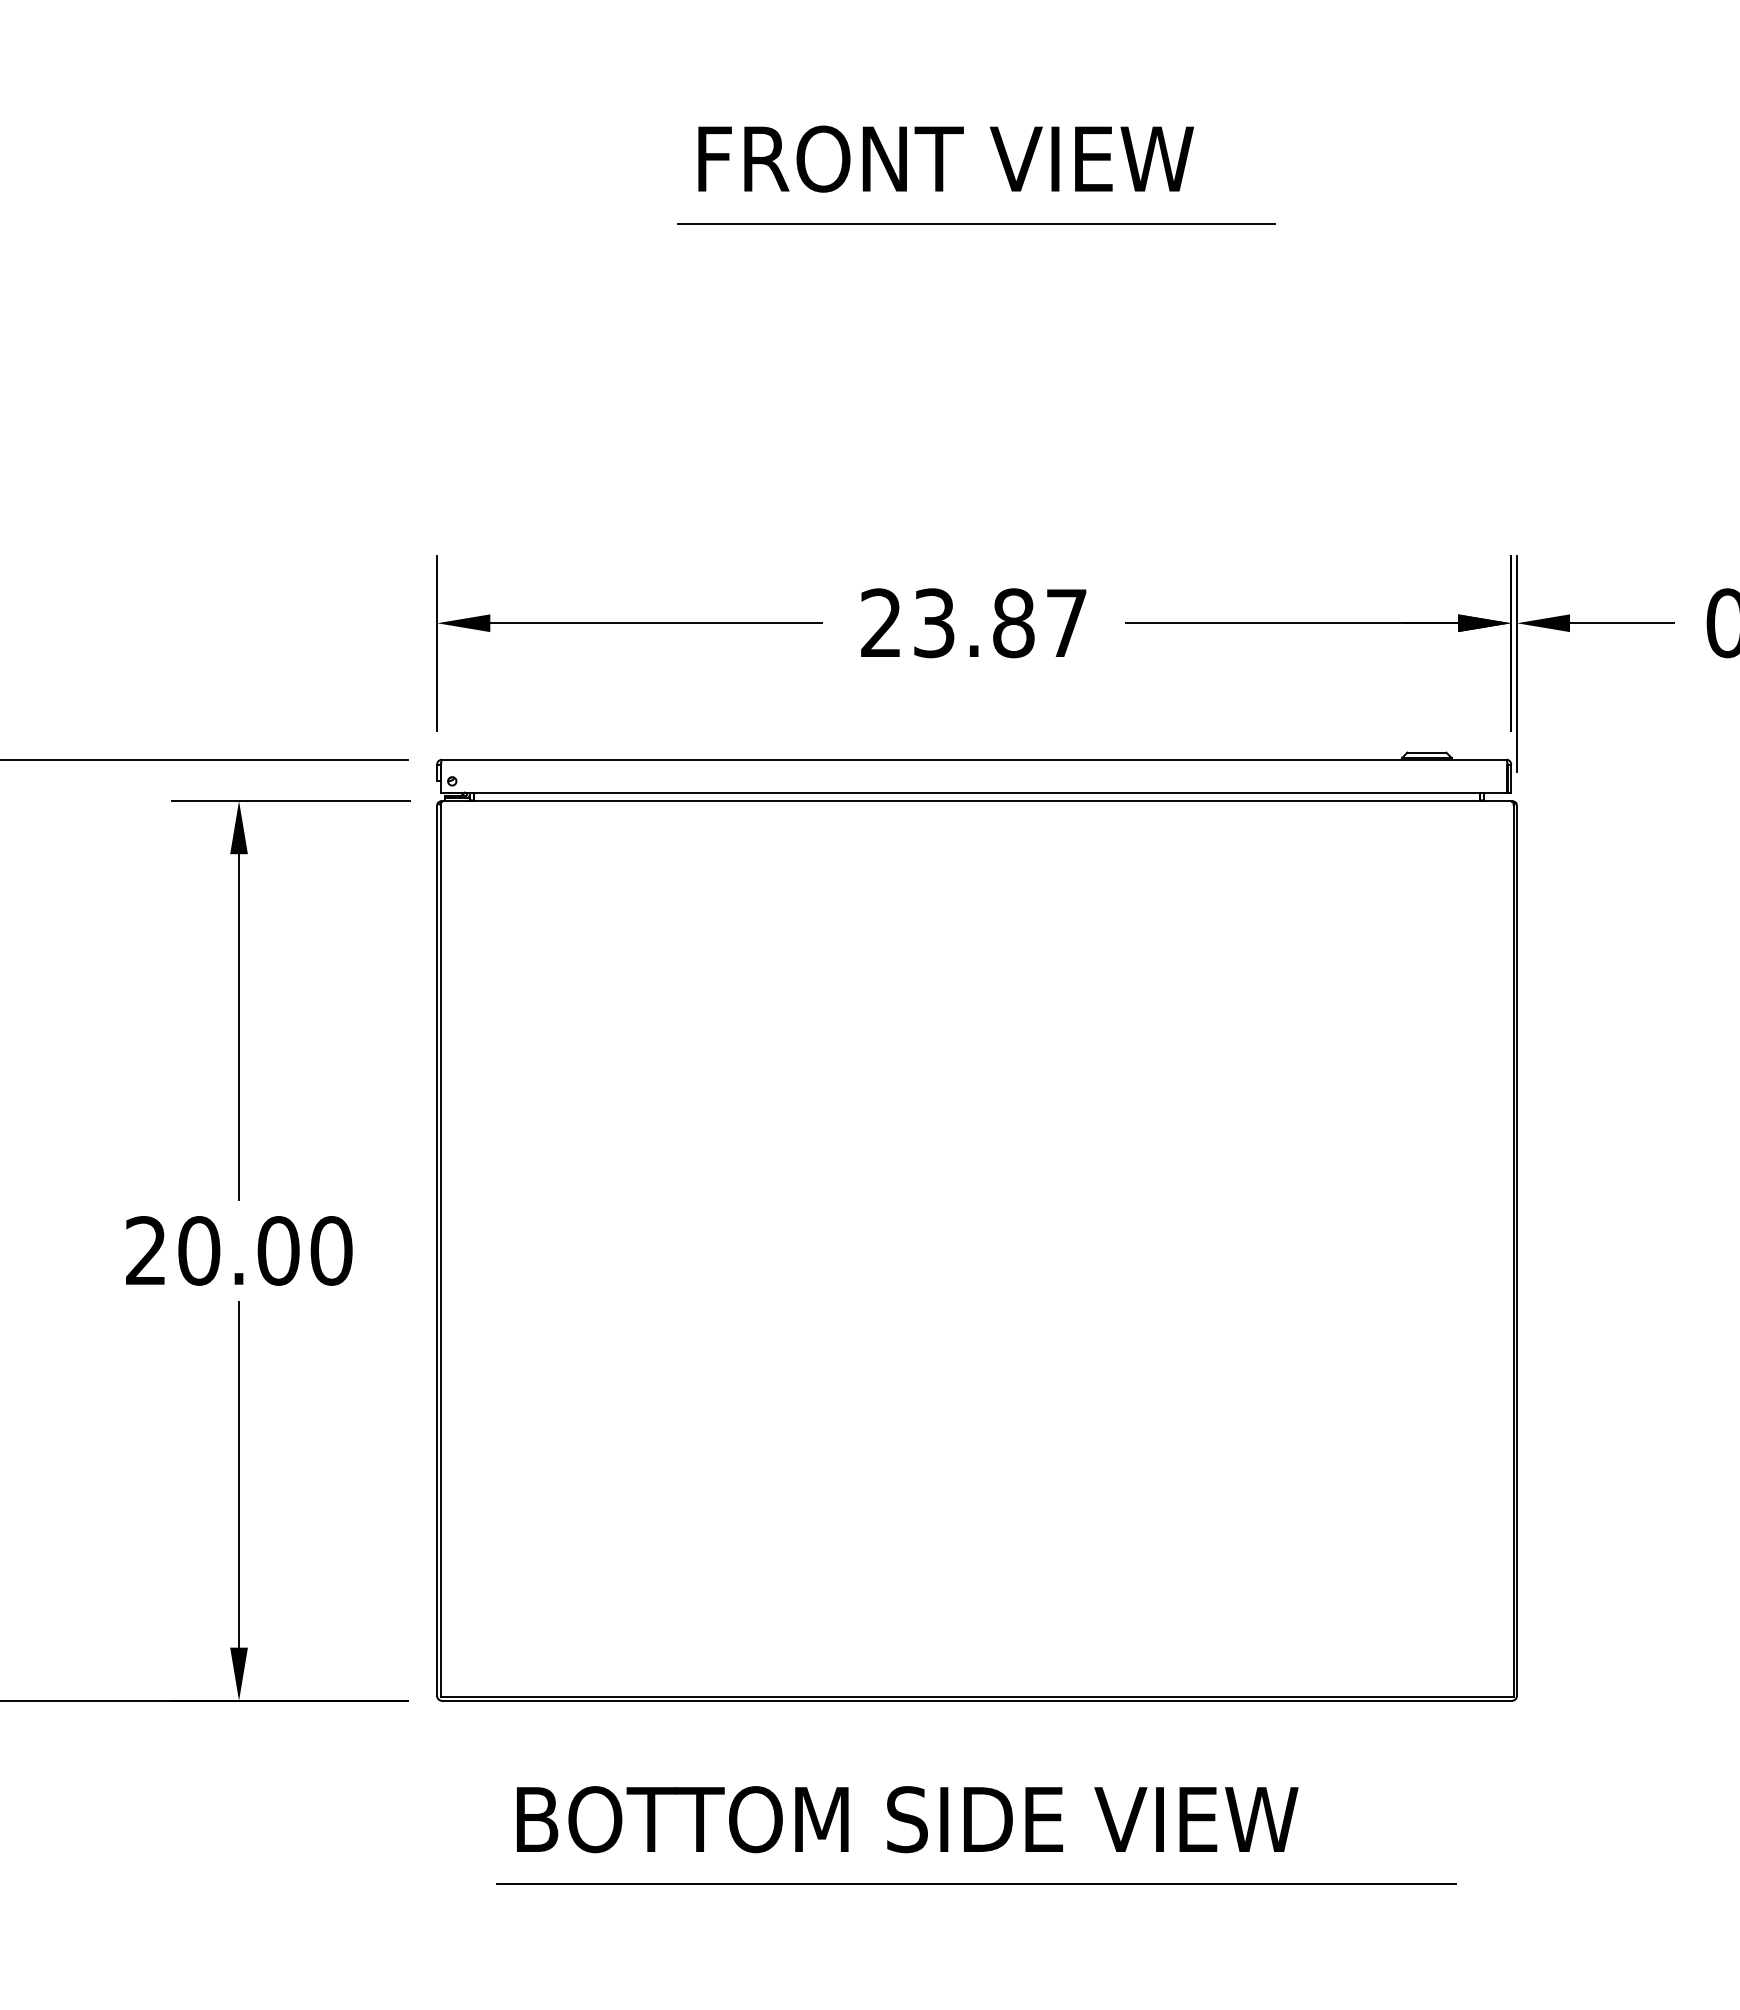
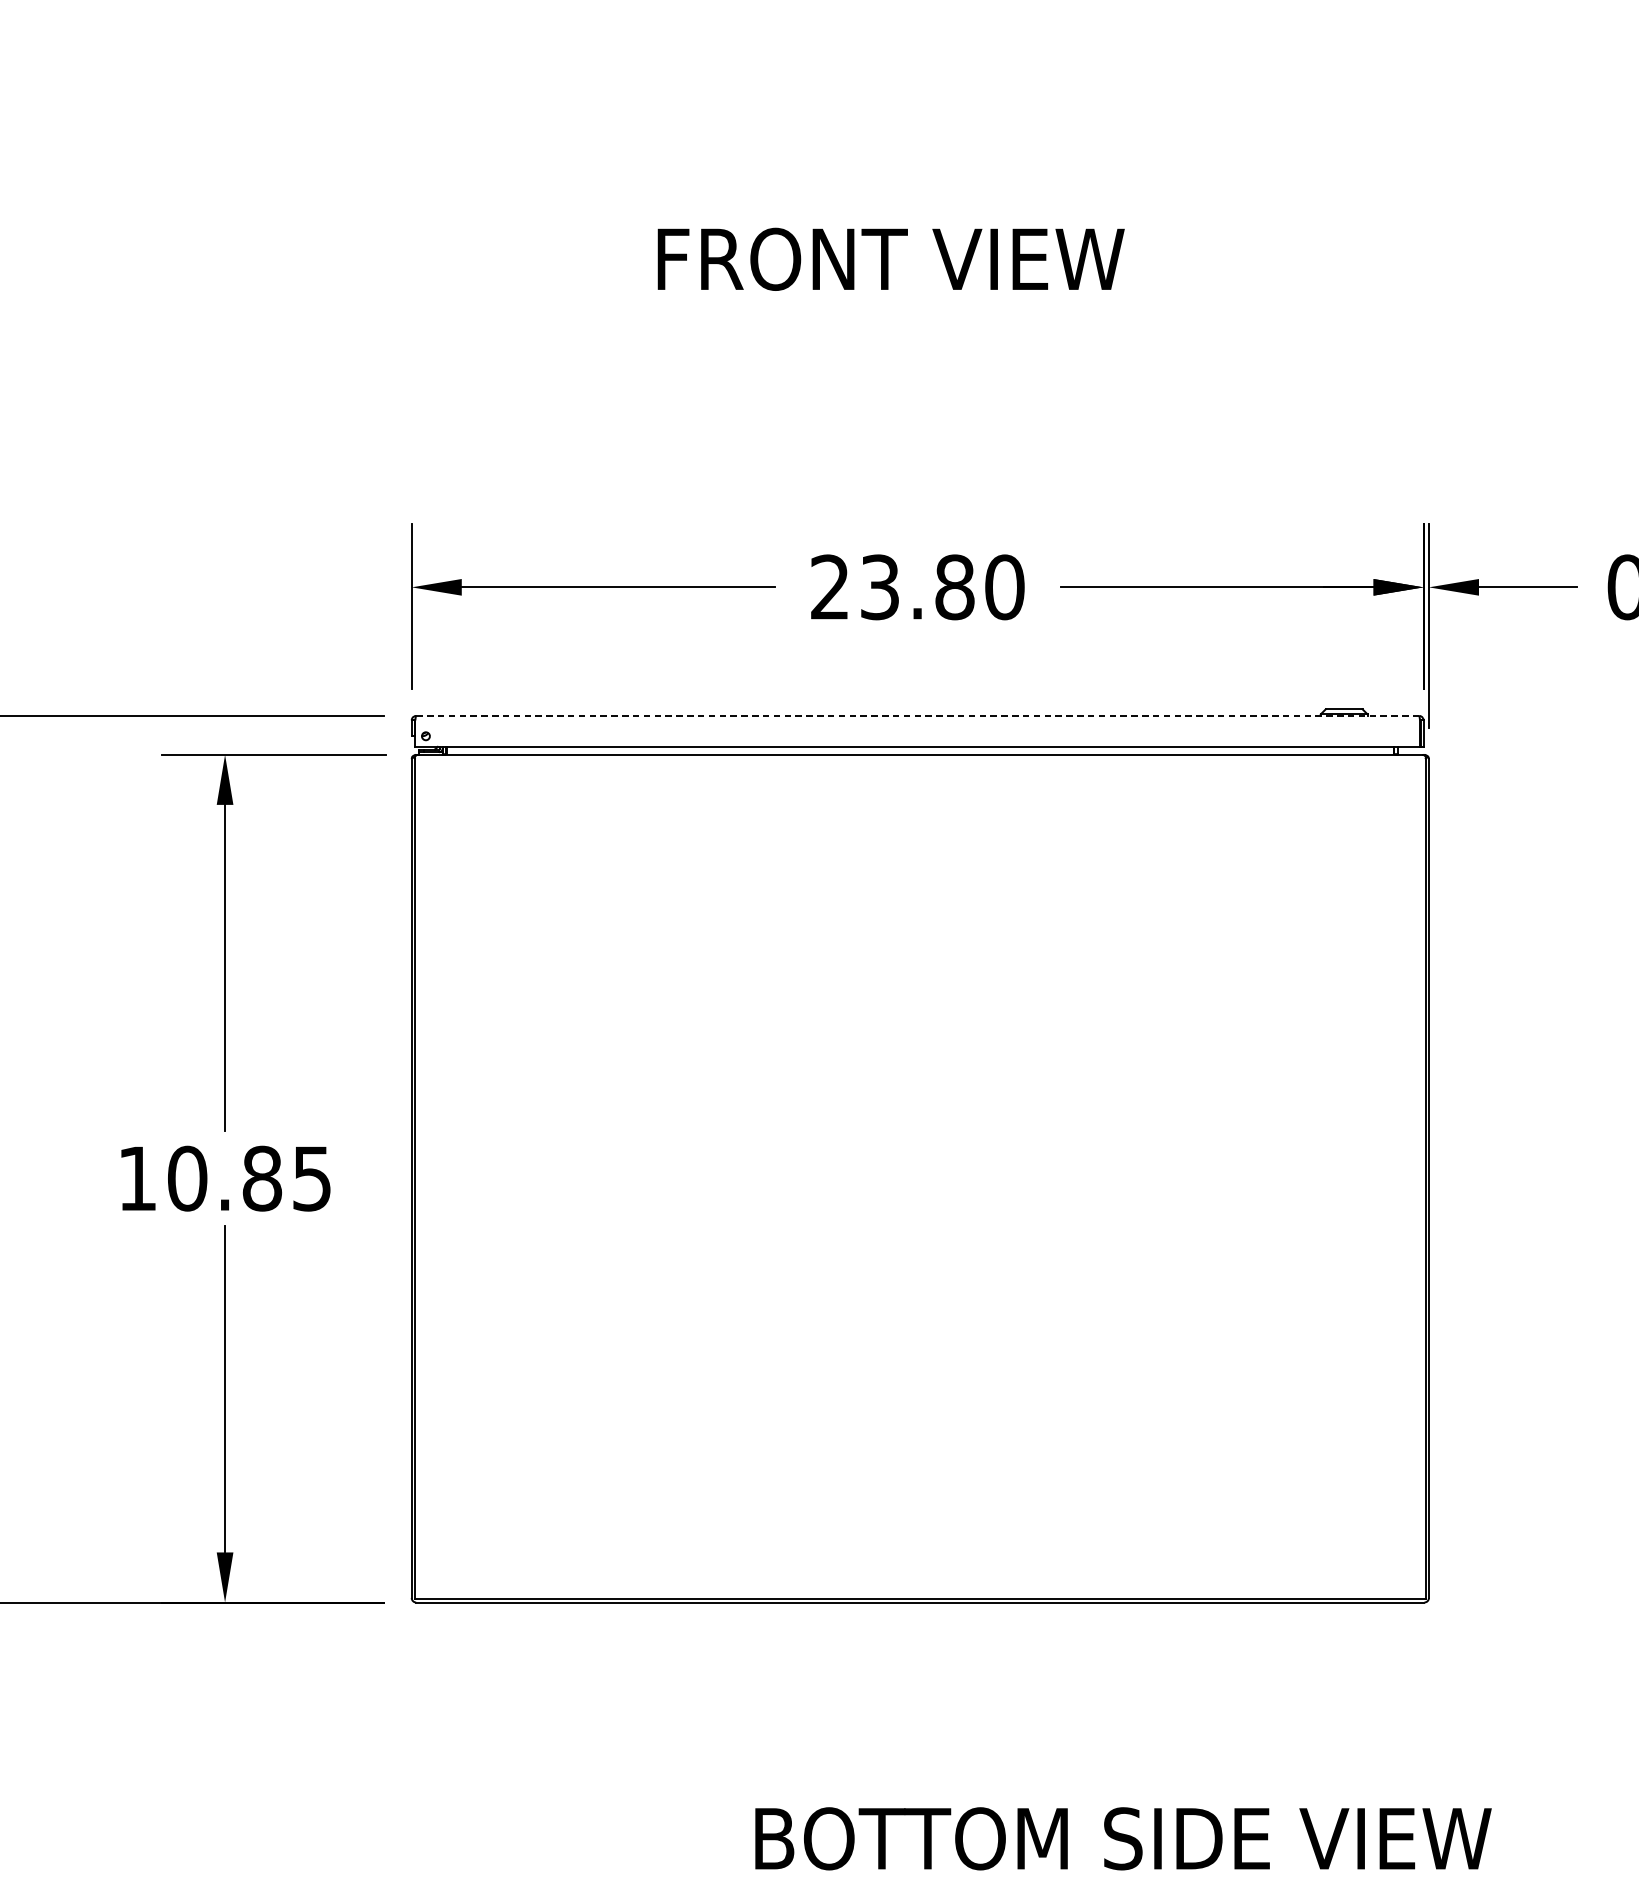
text: (945, 158) -> (890, 258), moved
line: (976, 223) -> (919, 210), removed
text: (1066, 623) -> (1004, 587), 23.87 -> 23.80
line: (974, 759) -> (917, 715), solid -> dashed
text: (239, 1250) -> (225, 1178), 20.00 -> 10.85
text: (907, 1819) -> (1123, 1838), moved
line: (976, 1884) -> (919, 1775), removed

